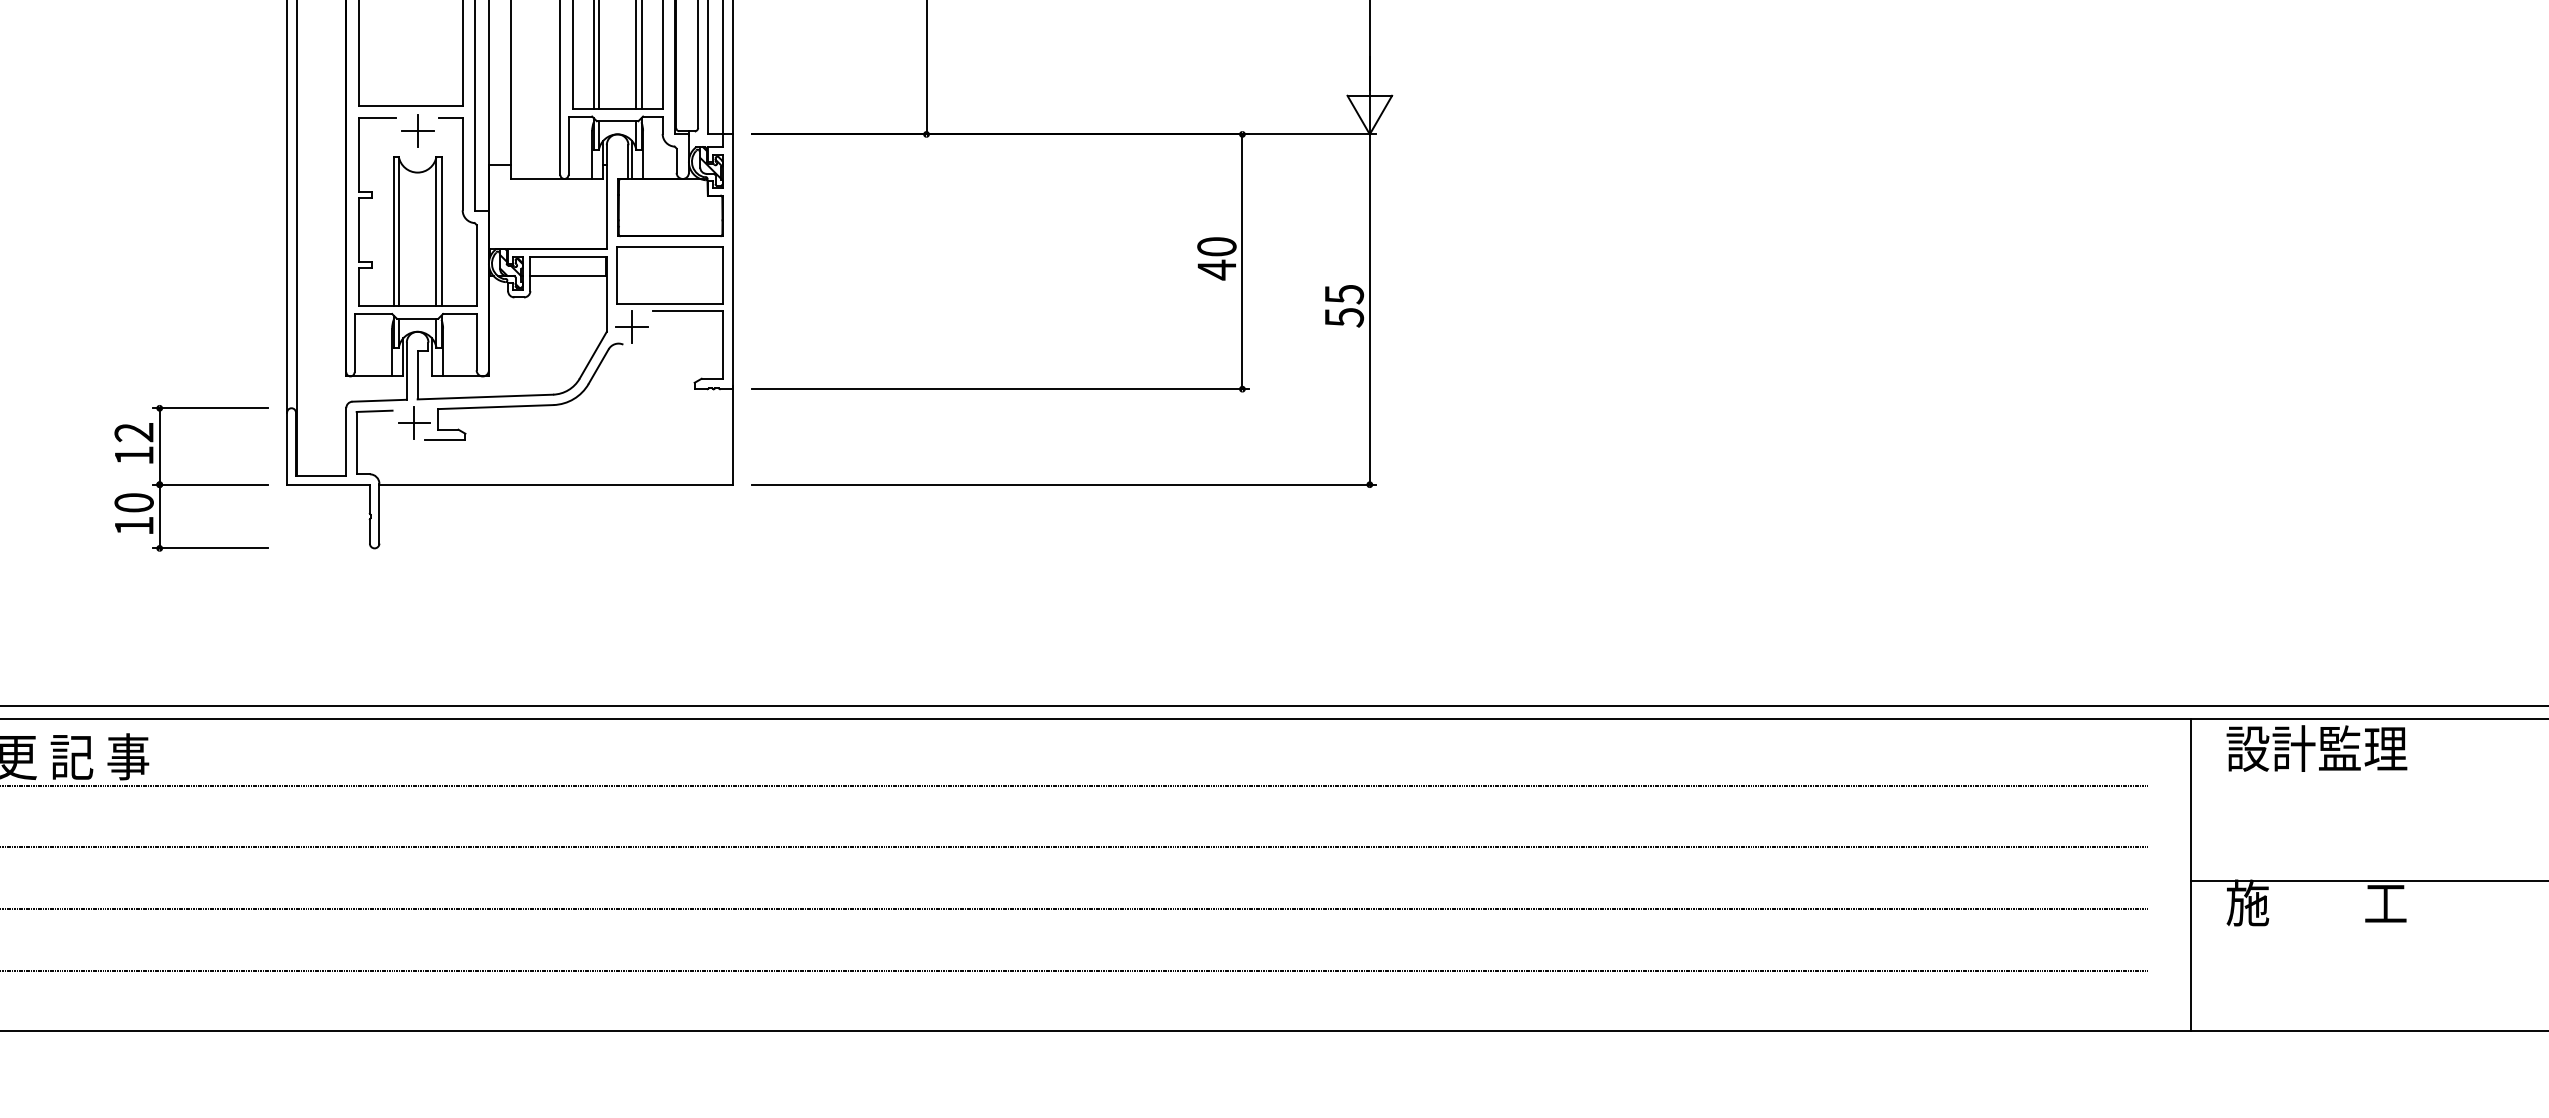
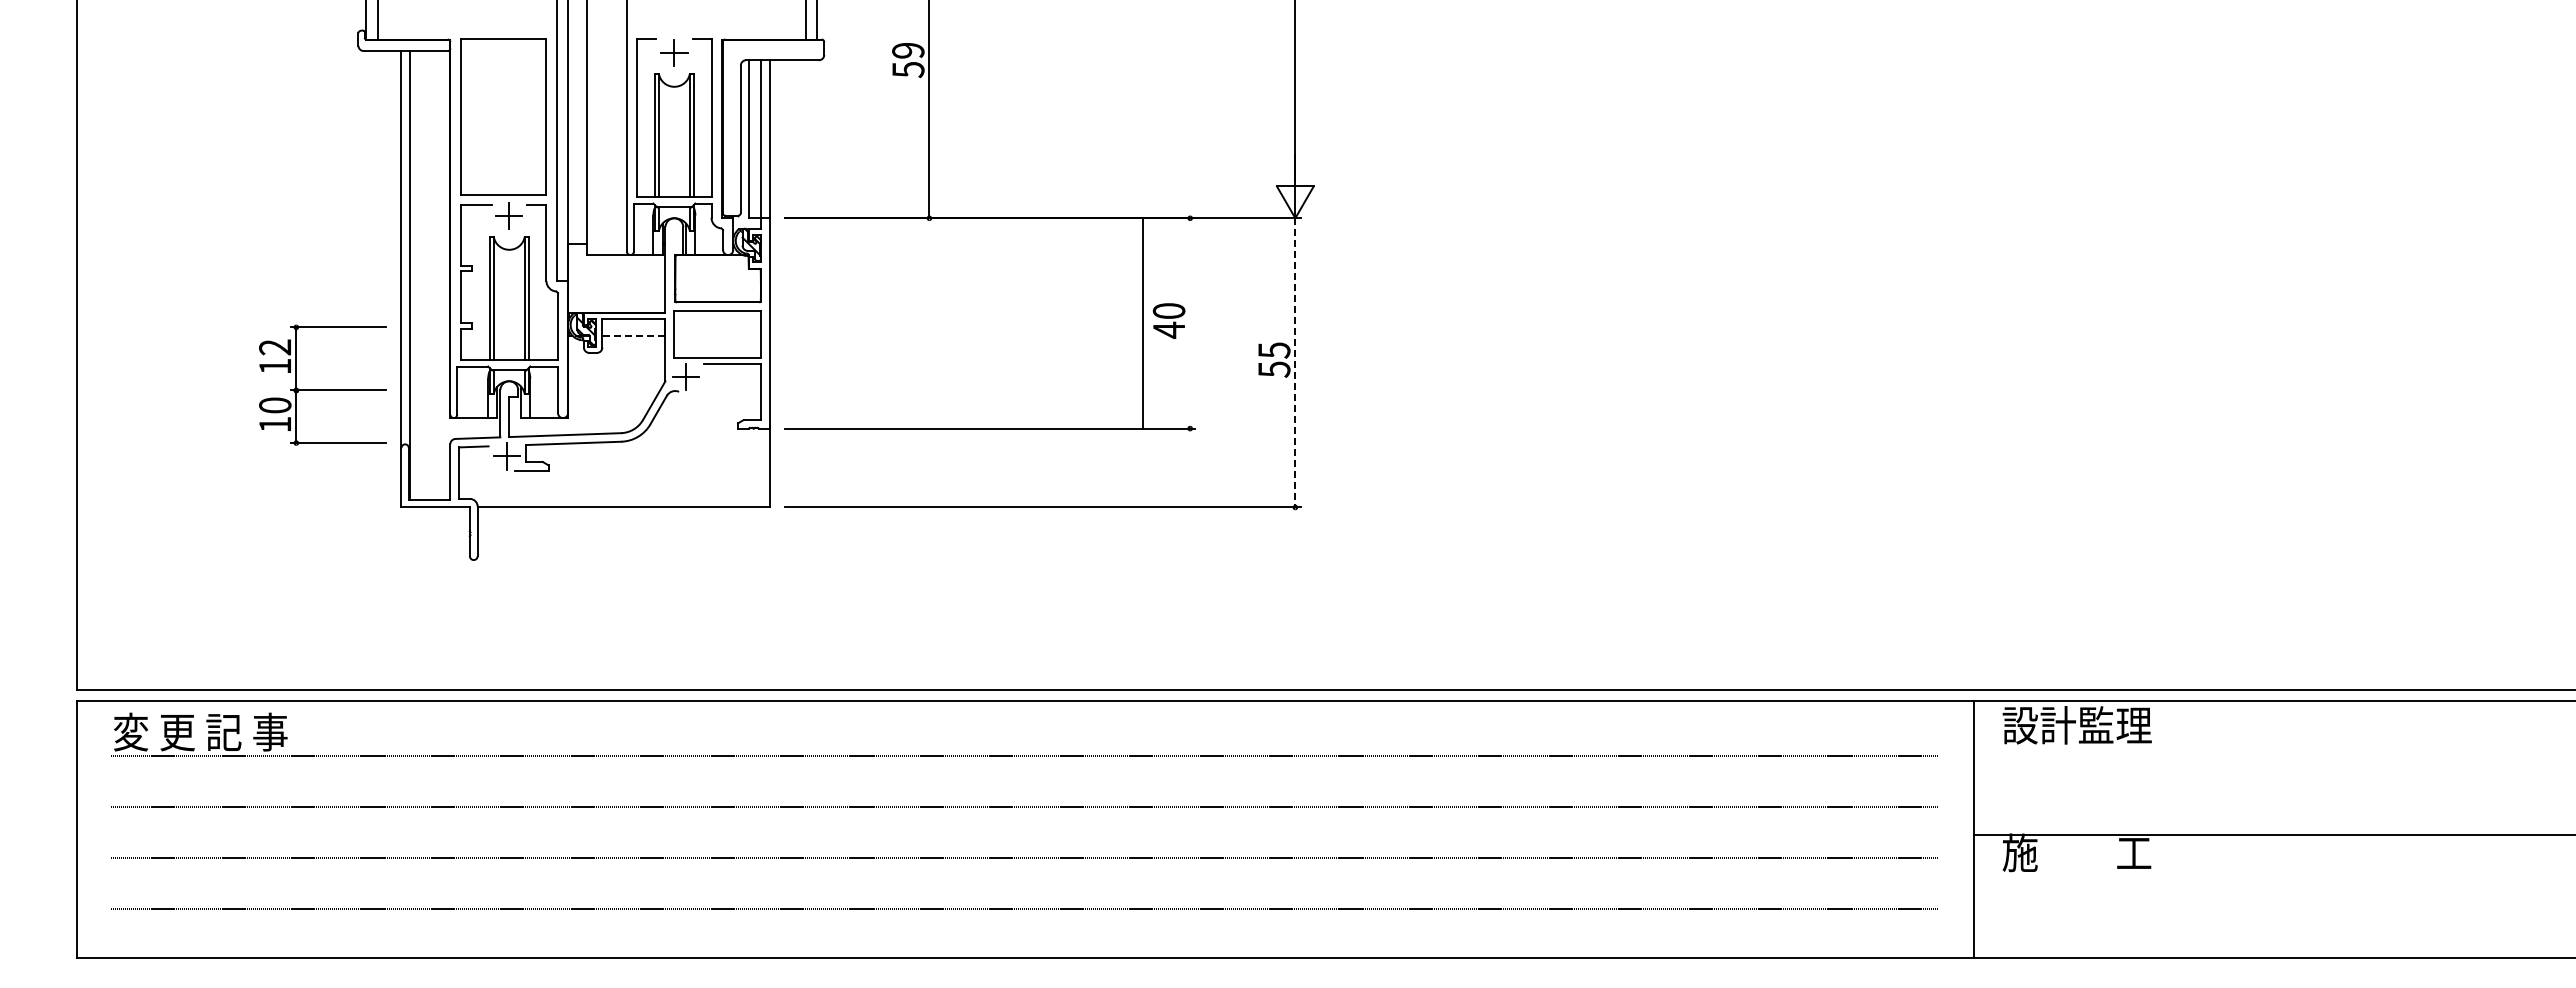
line: (1242, 261) -> (1143, 323), moved
line: (568, 276) -> (633, 335), solid -> dashed
line: (1369, 309) -> (1295, 362), solid -> dashed
part: (191, 477) -> (322, 384), moved

